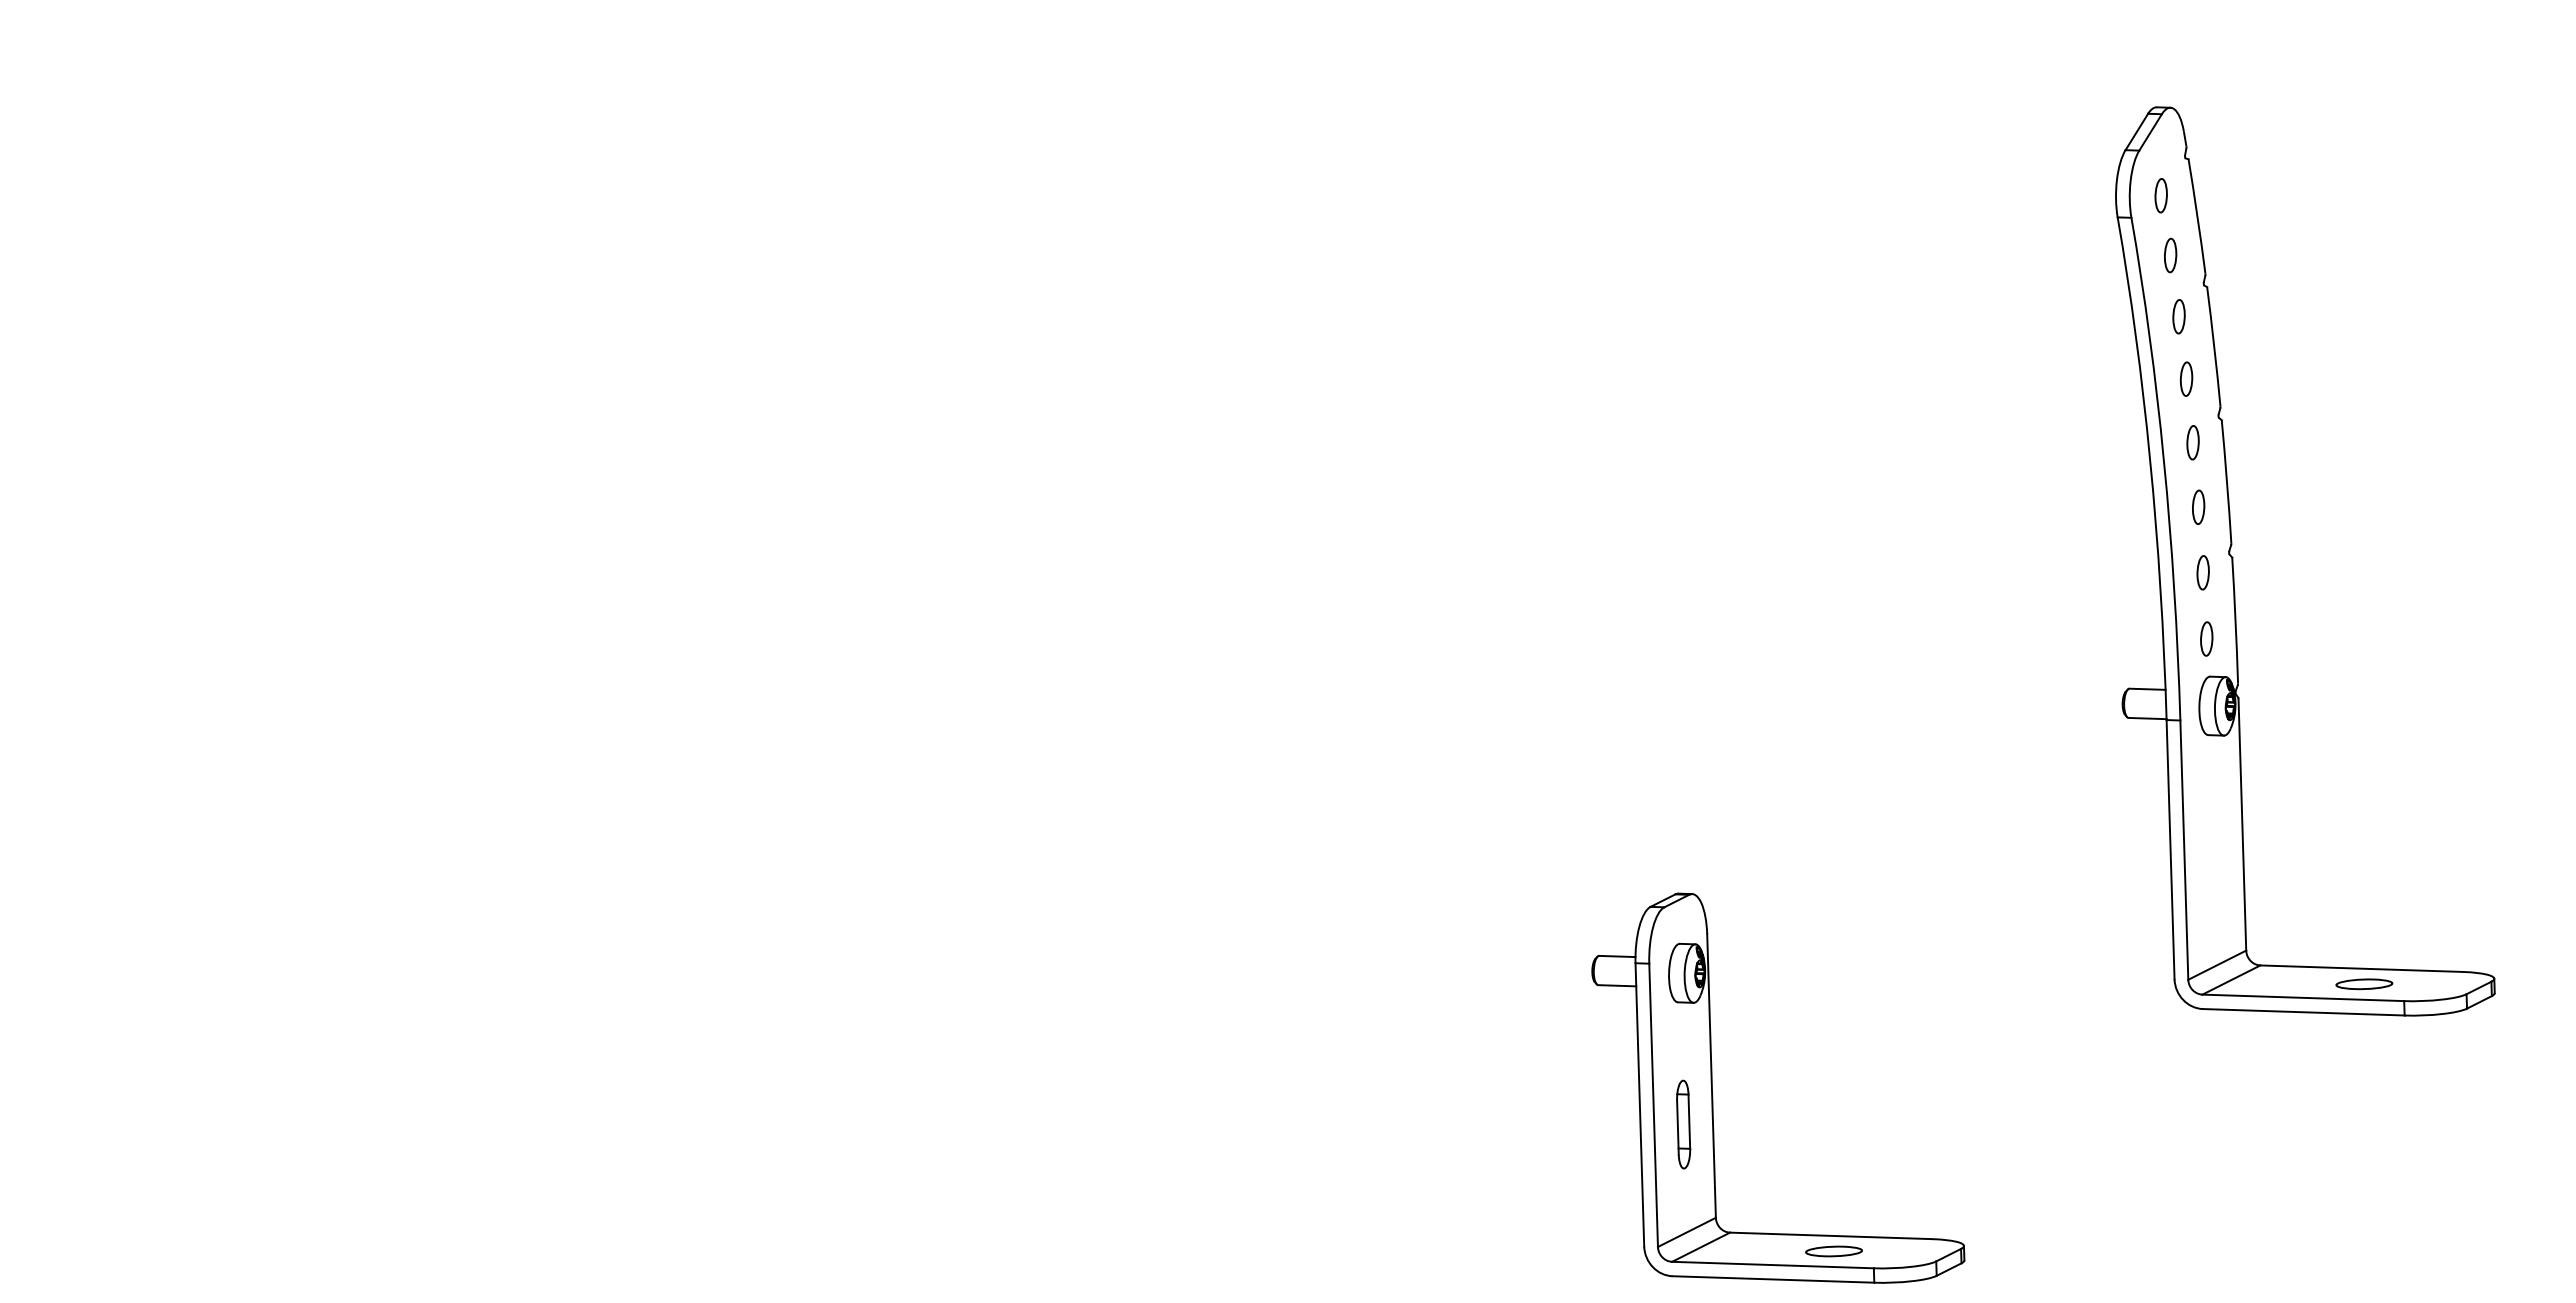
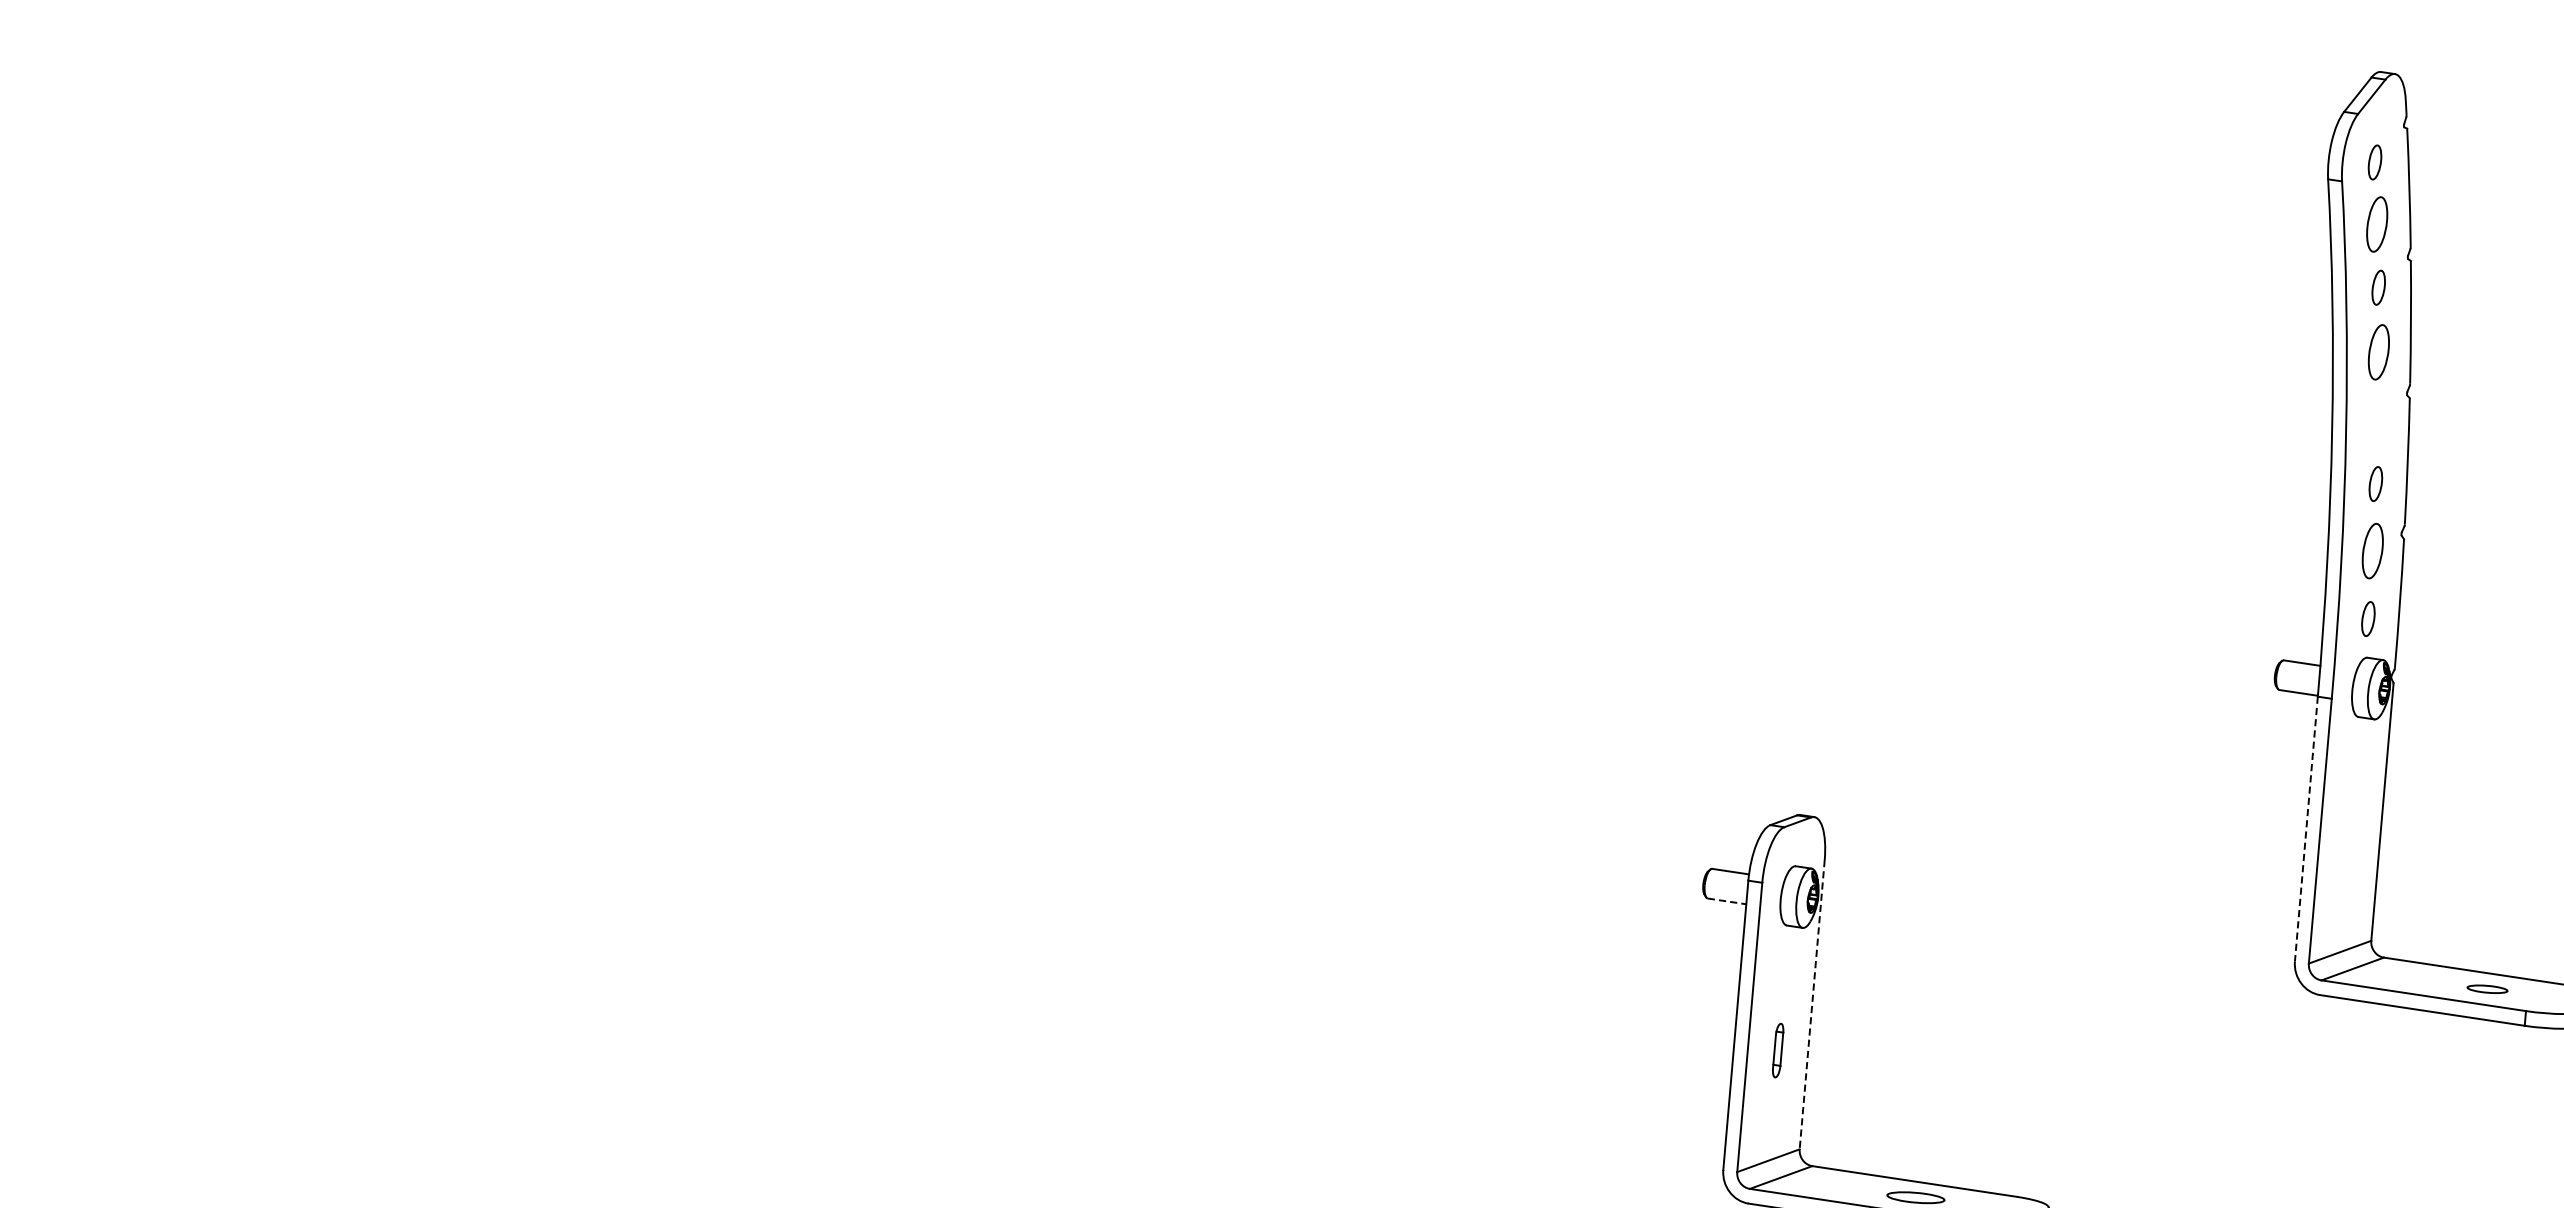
part: (2170, 255) -> (2377, 224), size x1.6
part: (2186, 378) -> (2378, 351), size x1.6
part: (2192, 442) -> (2377, 417), removed
part: (2202, 572) -> (2372, 550), size x1.6
line: (2170, 849) -> (2306, 828), solid -> dashed
part: (2364, 984) -> (2487, 989), size x0.7
line: (1617, 985) -> (1727, 901), solid -> dashed
line: (1711, 1076) -> (1812, 1005), solid -> dashed
part: (1683, 1124) -> (1777, 1050), size x0.6

